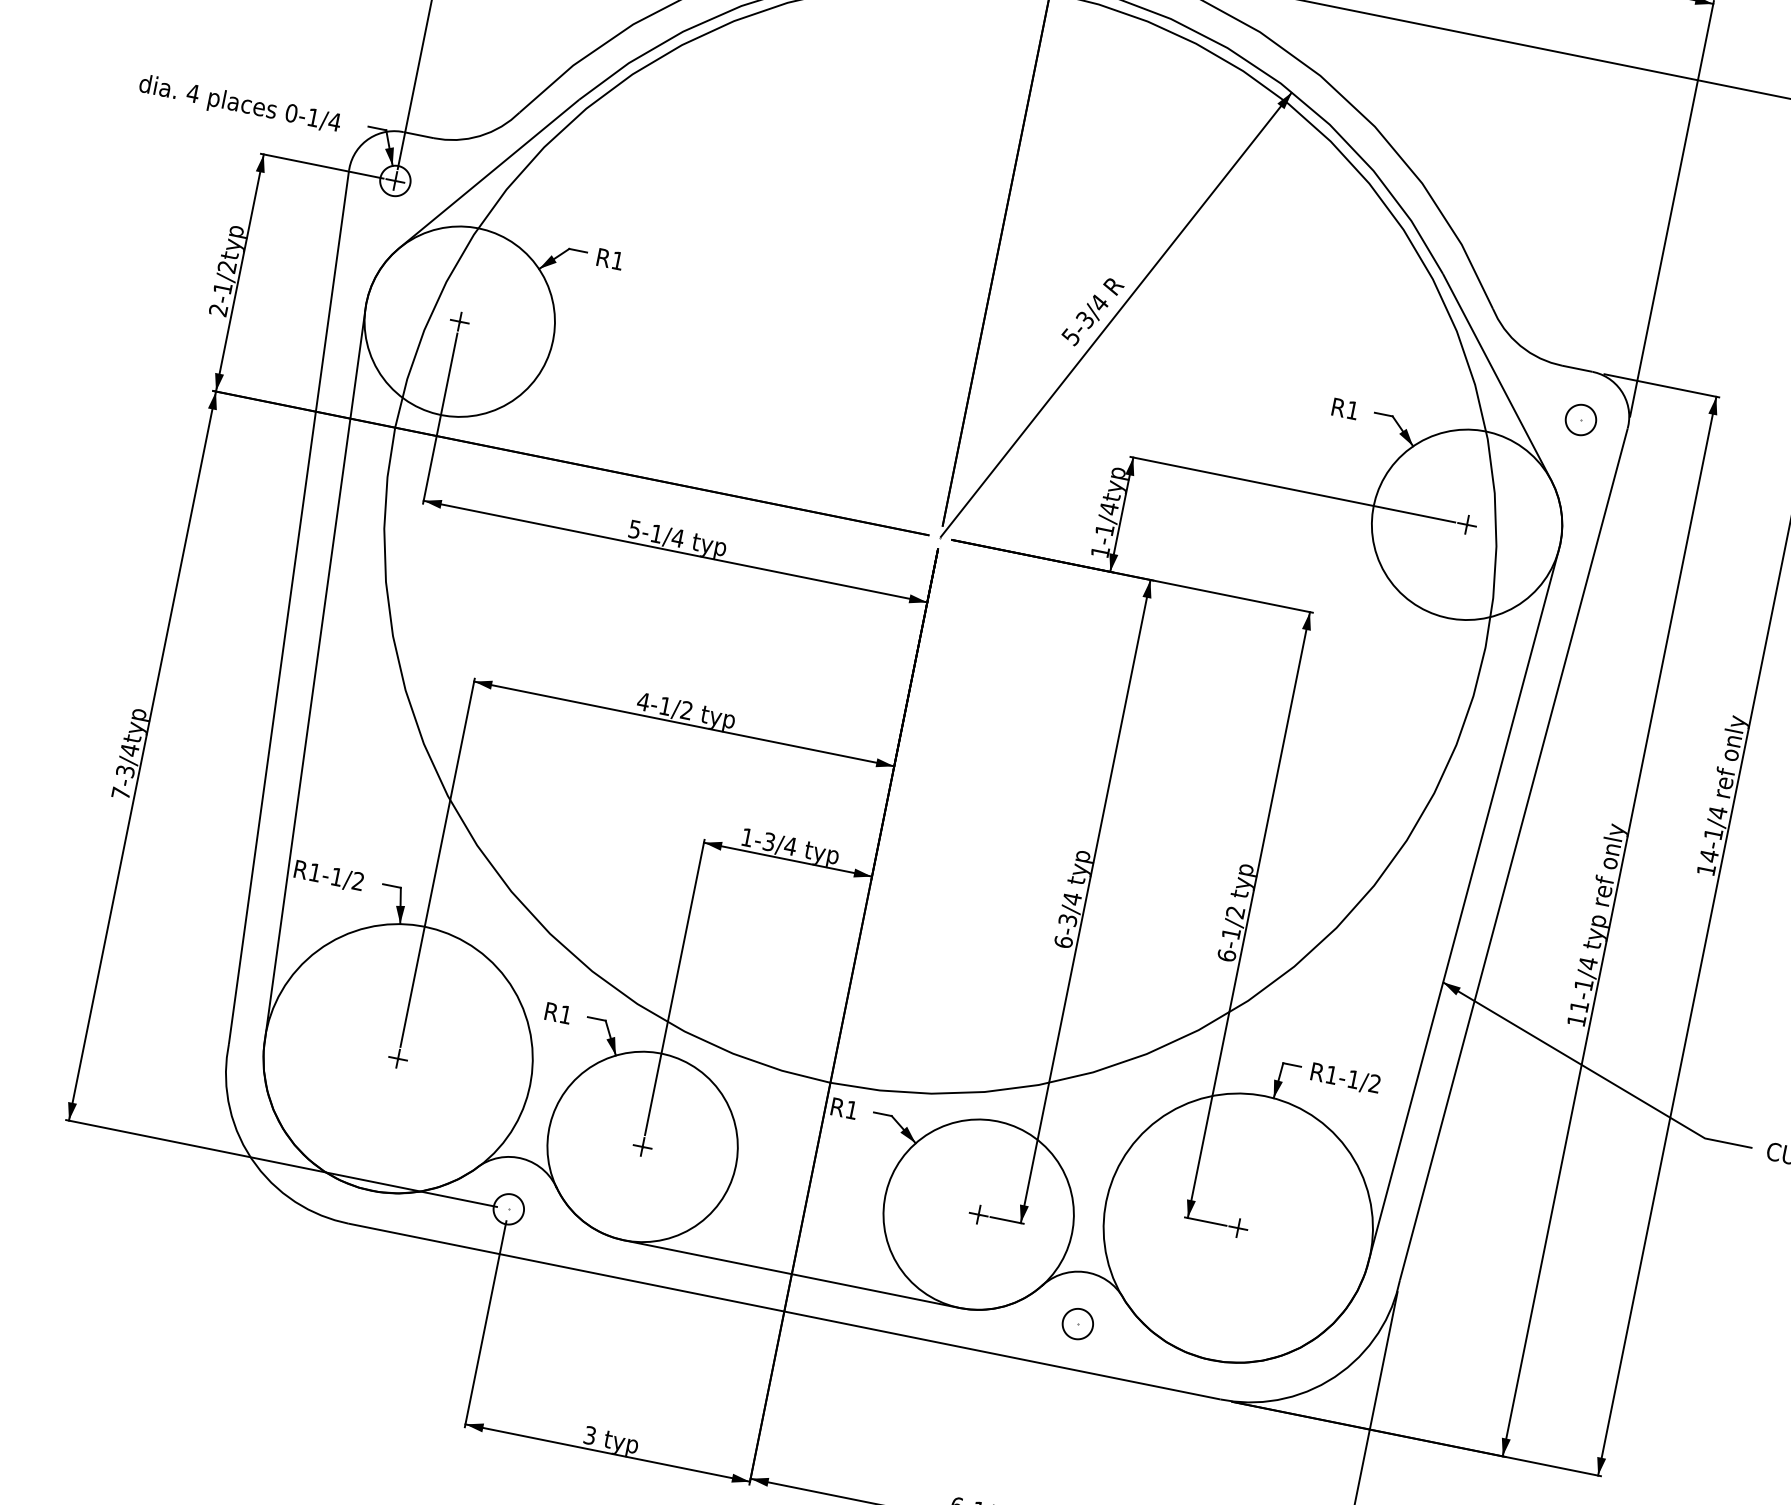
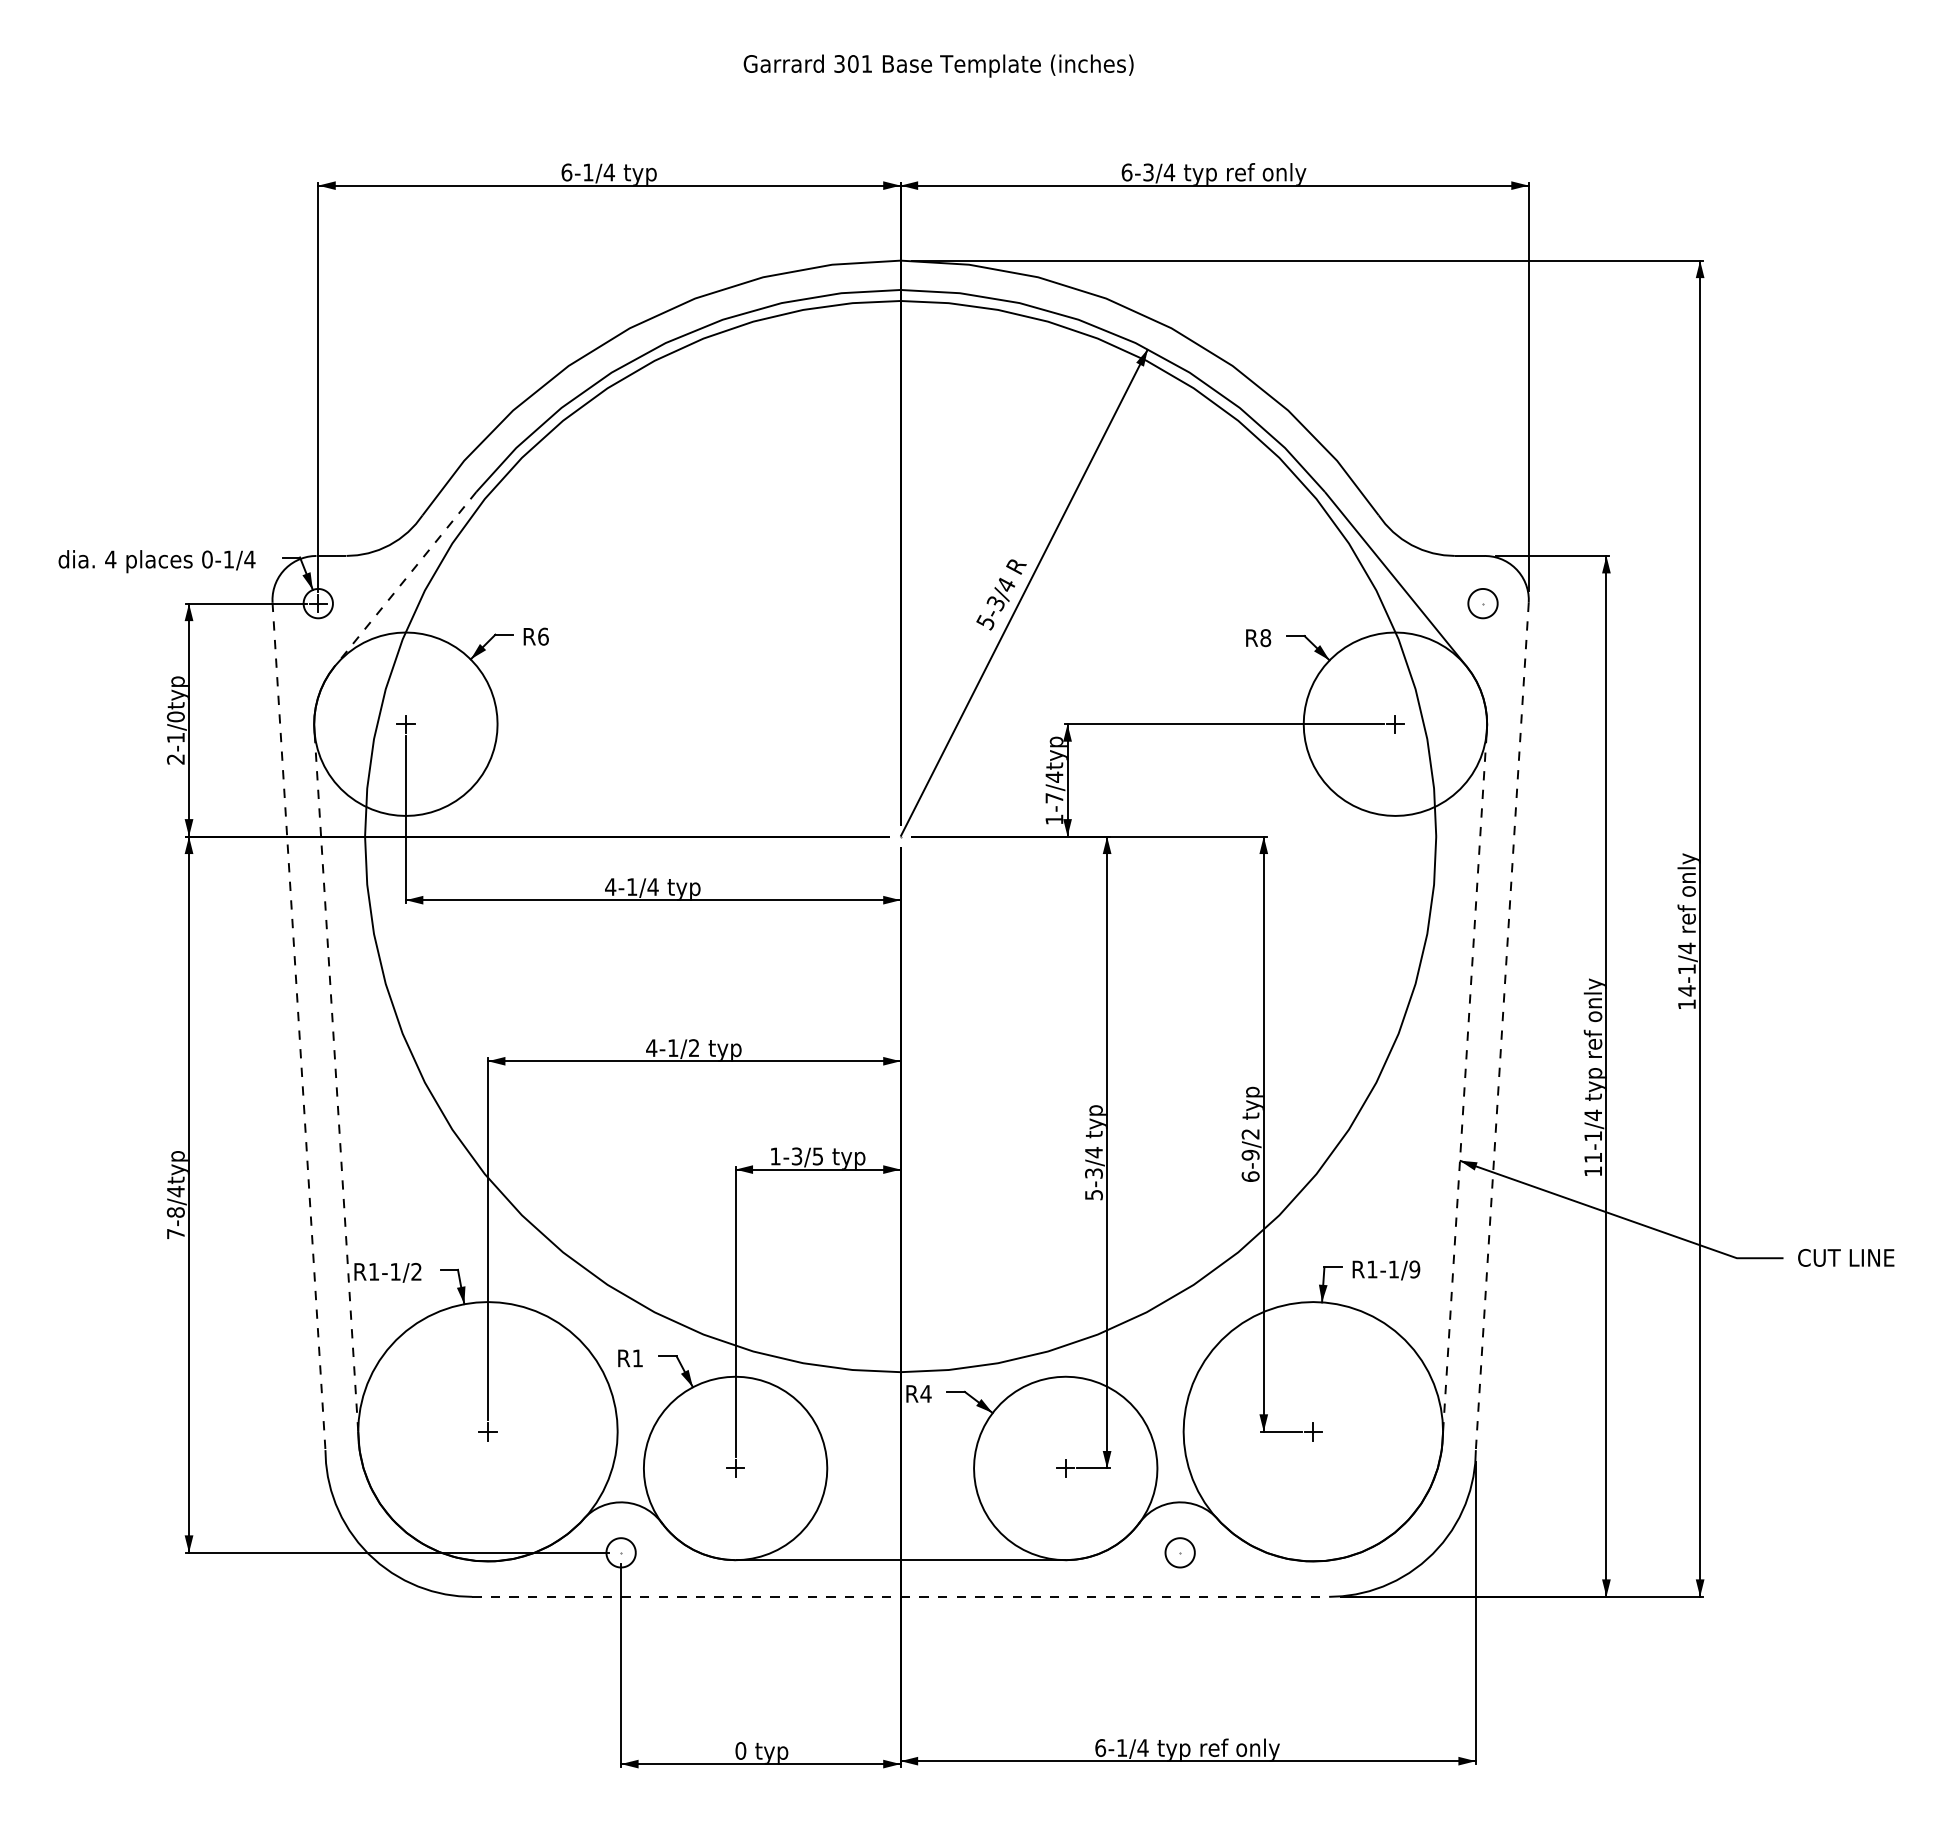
line: (489, 174) -> (405, 579), solid -> dashed
text: (617, 260) -> (543, 636), R1 -> R6
text: (226, 266) -> (175, 716), 2-1/2typ -> 2-1/0typ
text: (1352, 410) -> (1265, 638), R1 -> R8
text: (634, 529) -> (610, 887), 5-1/4 -> 4-1/4
text: (1104, 530) -> (1054, 798), 1-1/4typ -> 1-7/4typ
line: (289, 607) -> (299, 1026), solid -> dashed
line: (315, 672) -> (336, 1082), solid -> dashed
text: (125, 771) -> (175, 1212), 7-3/4typ -> 7-8/4typ
text: (790, 846) -> (817, 1156), 1-3/4 -> 1-3/5
line: (1514, 854) -> (1502, 1026), solid -> dashed
line: (1463, 903) -> (1464, 1082), solid -> dashed
text: (1231, 933) -> (1250, 1154), 6-1/2 -> 6-9/2
text: (1063, 941) -> (1093, 1194), 6-3/4 -> 5-3/4
text: (1374, 1083) -> (1414, 1269), R1-1/2 -> R1-1/9
text: (851, 1109) -> (925, 1393), R1 -> R4
line: (785, 1311) -> (901, 1596), solid -> dashed
text: (589, 1435) -> (740, 1750), 3 -> 0

